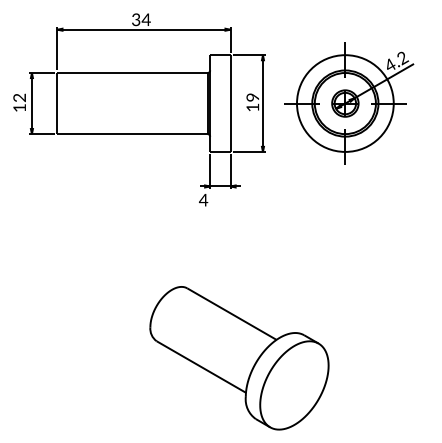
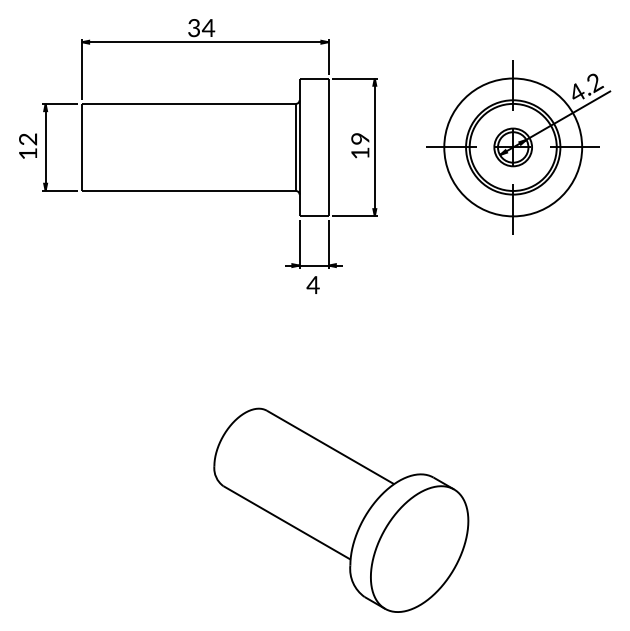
part: (349, 103) -> (518, 147), moved
text: (203, 199) -> (312, 284), moved

